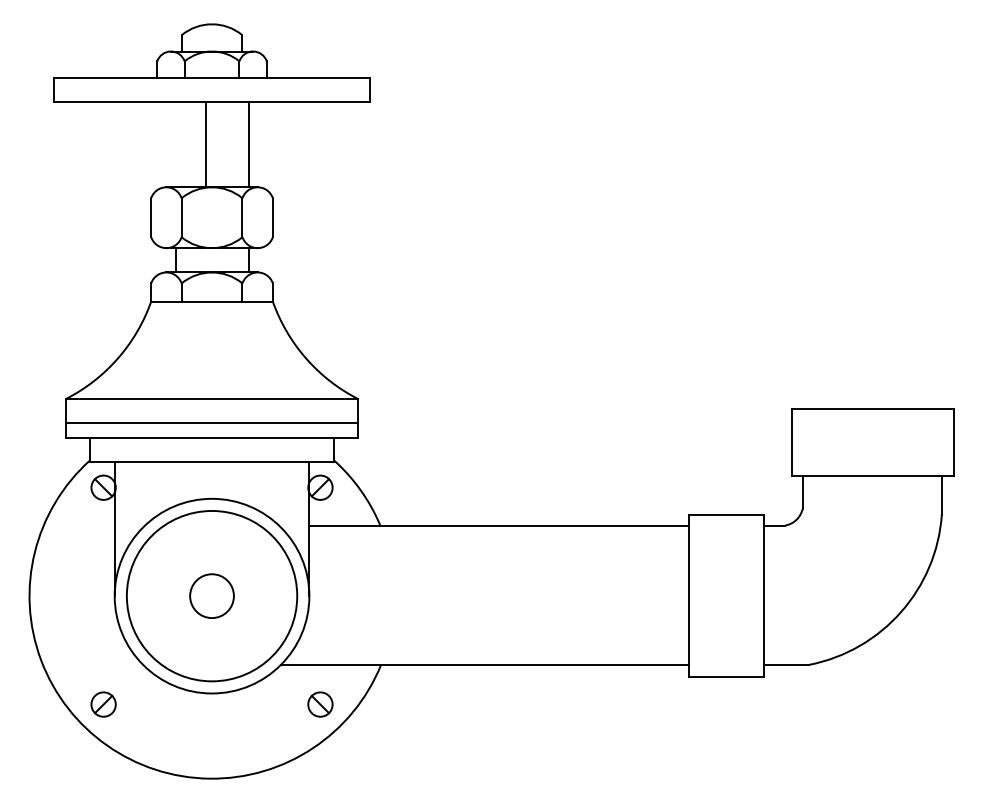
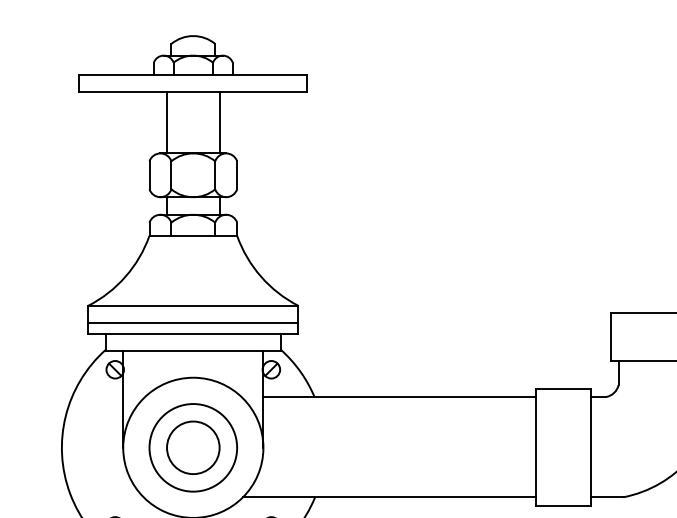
line: (205, 144) -> (167, 122), moved
circle: (211, 595) -> (192, 447), size x1.67
circle: (211, 596) -> (192, 448), size x0.71

